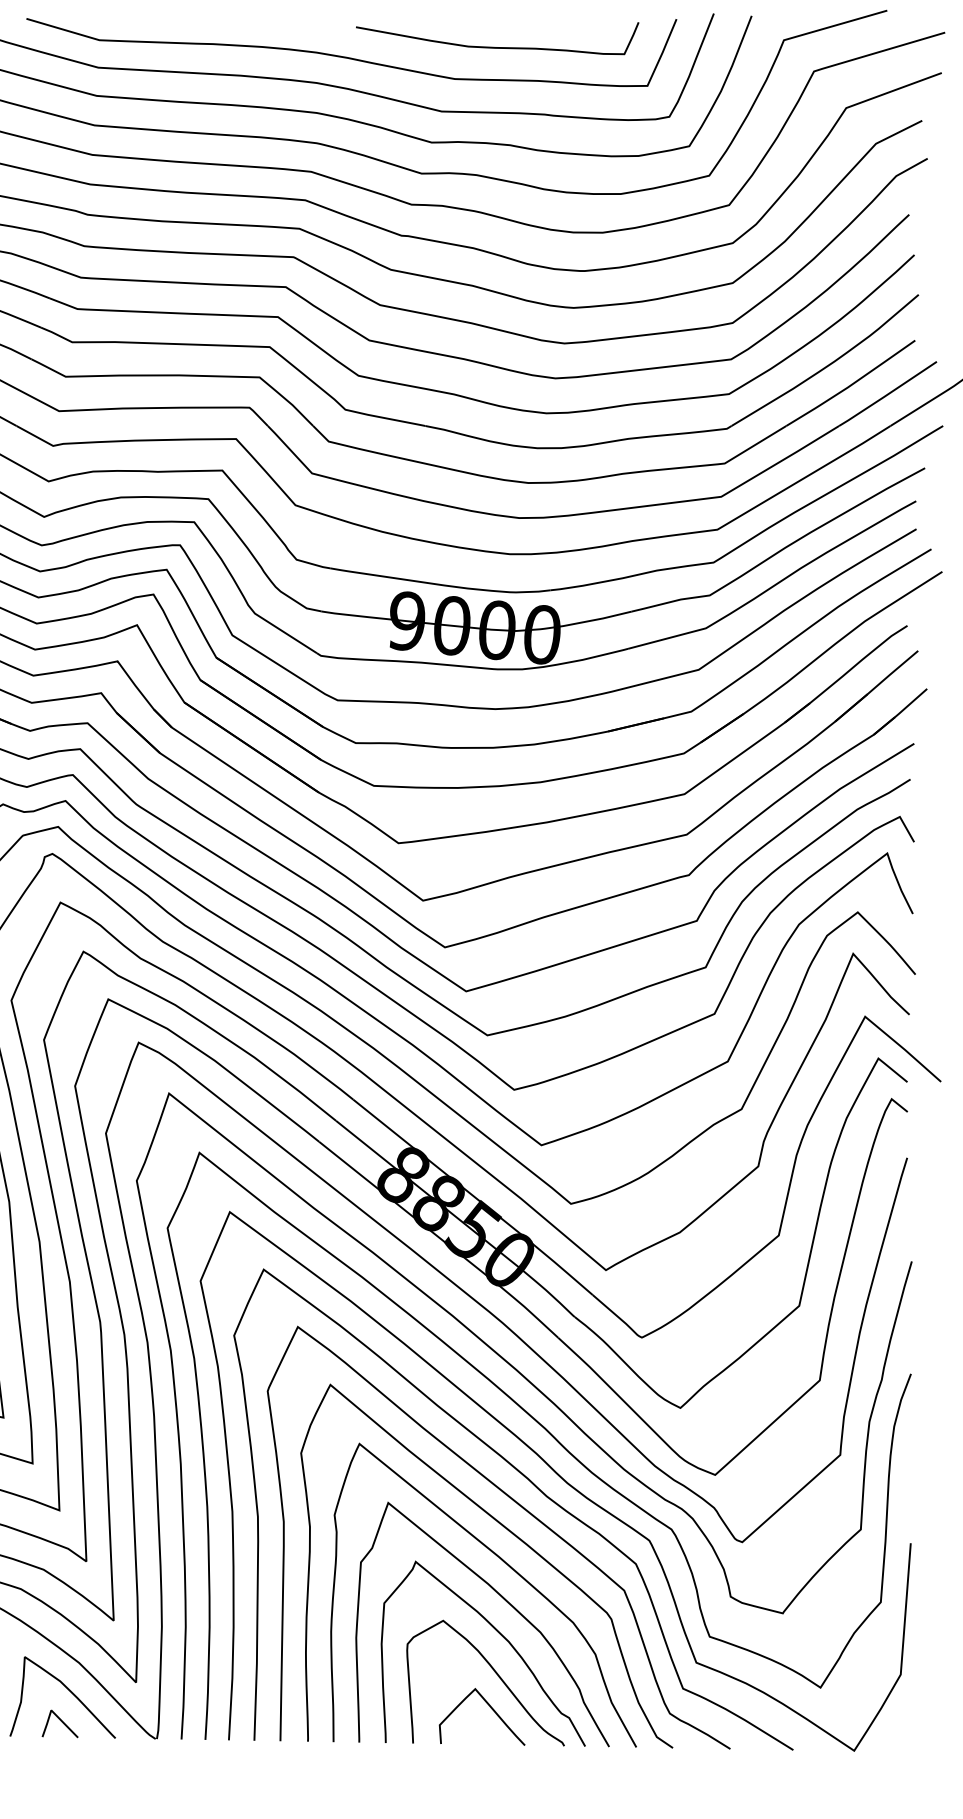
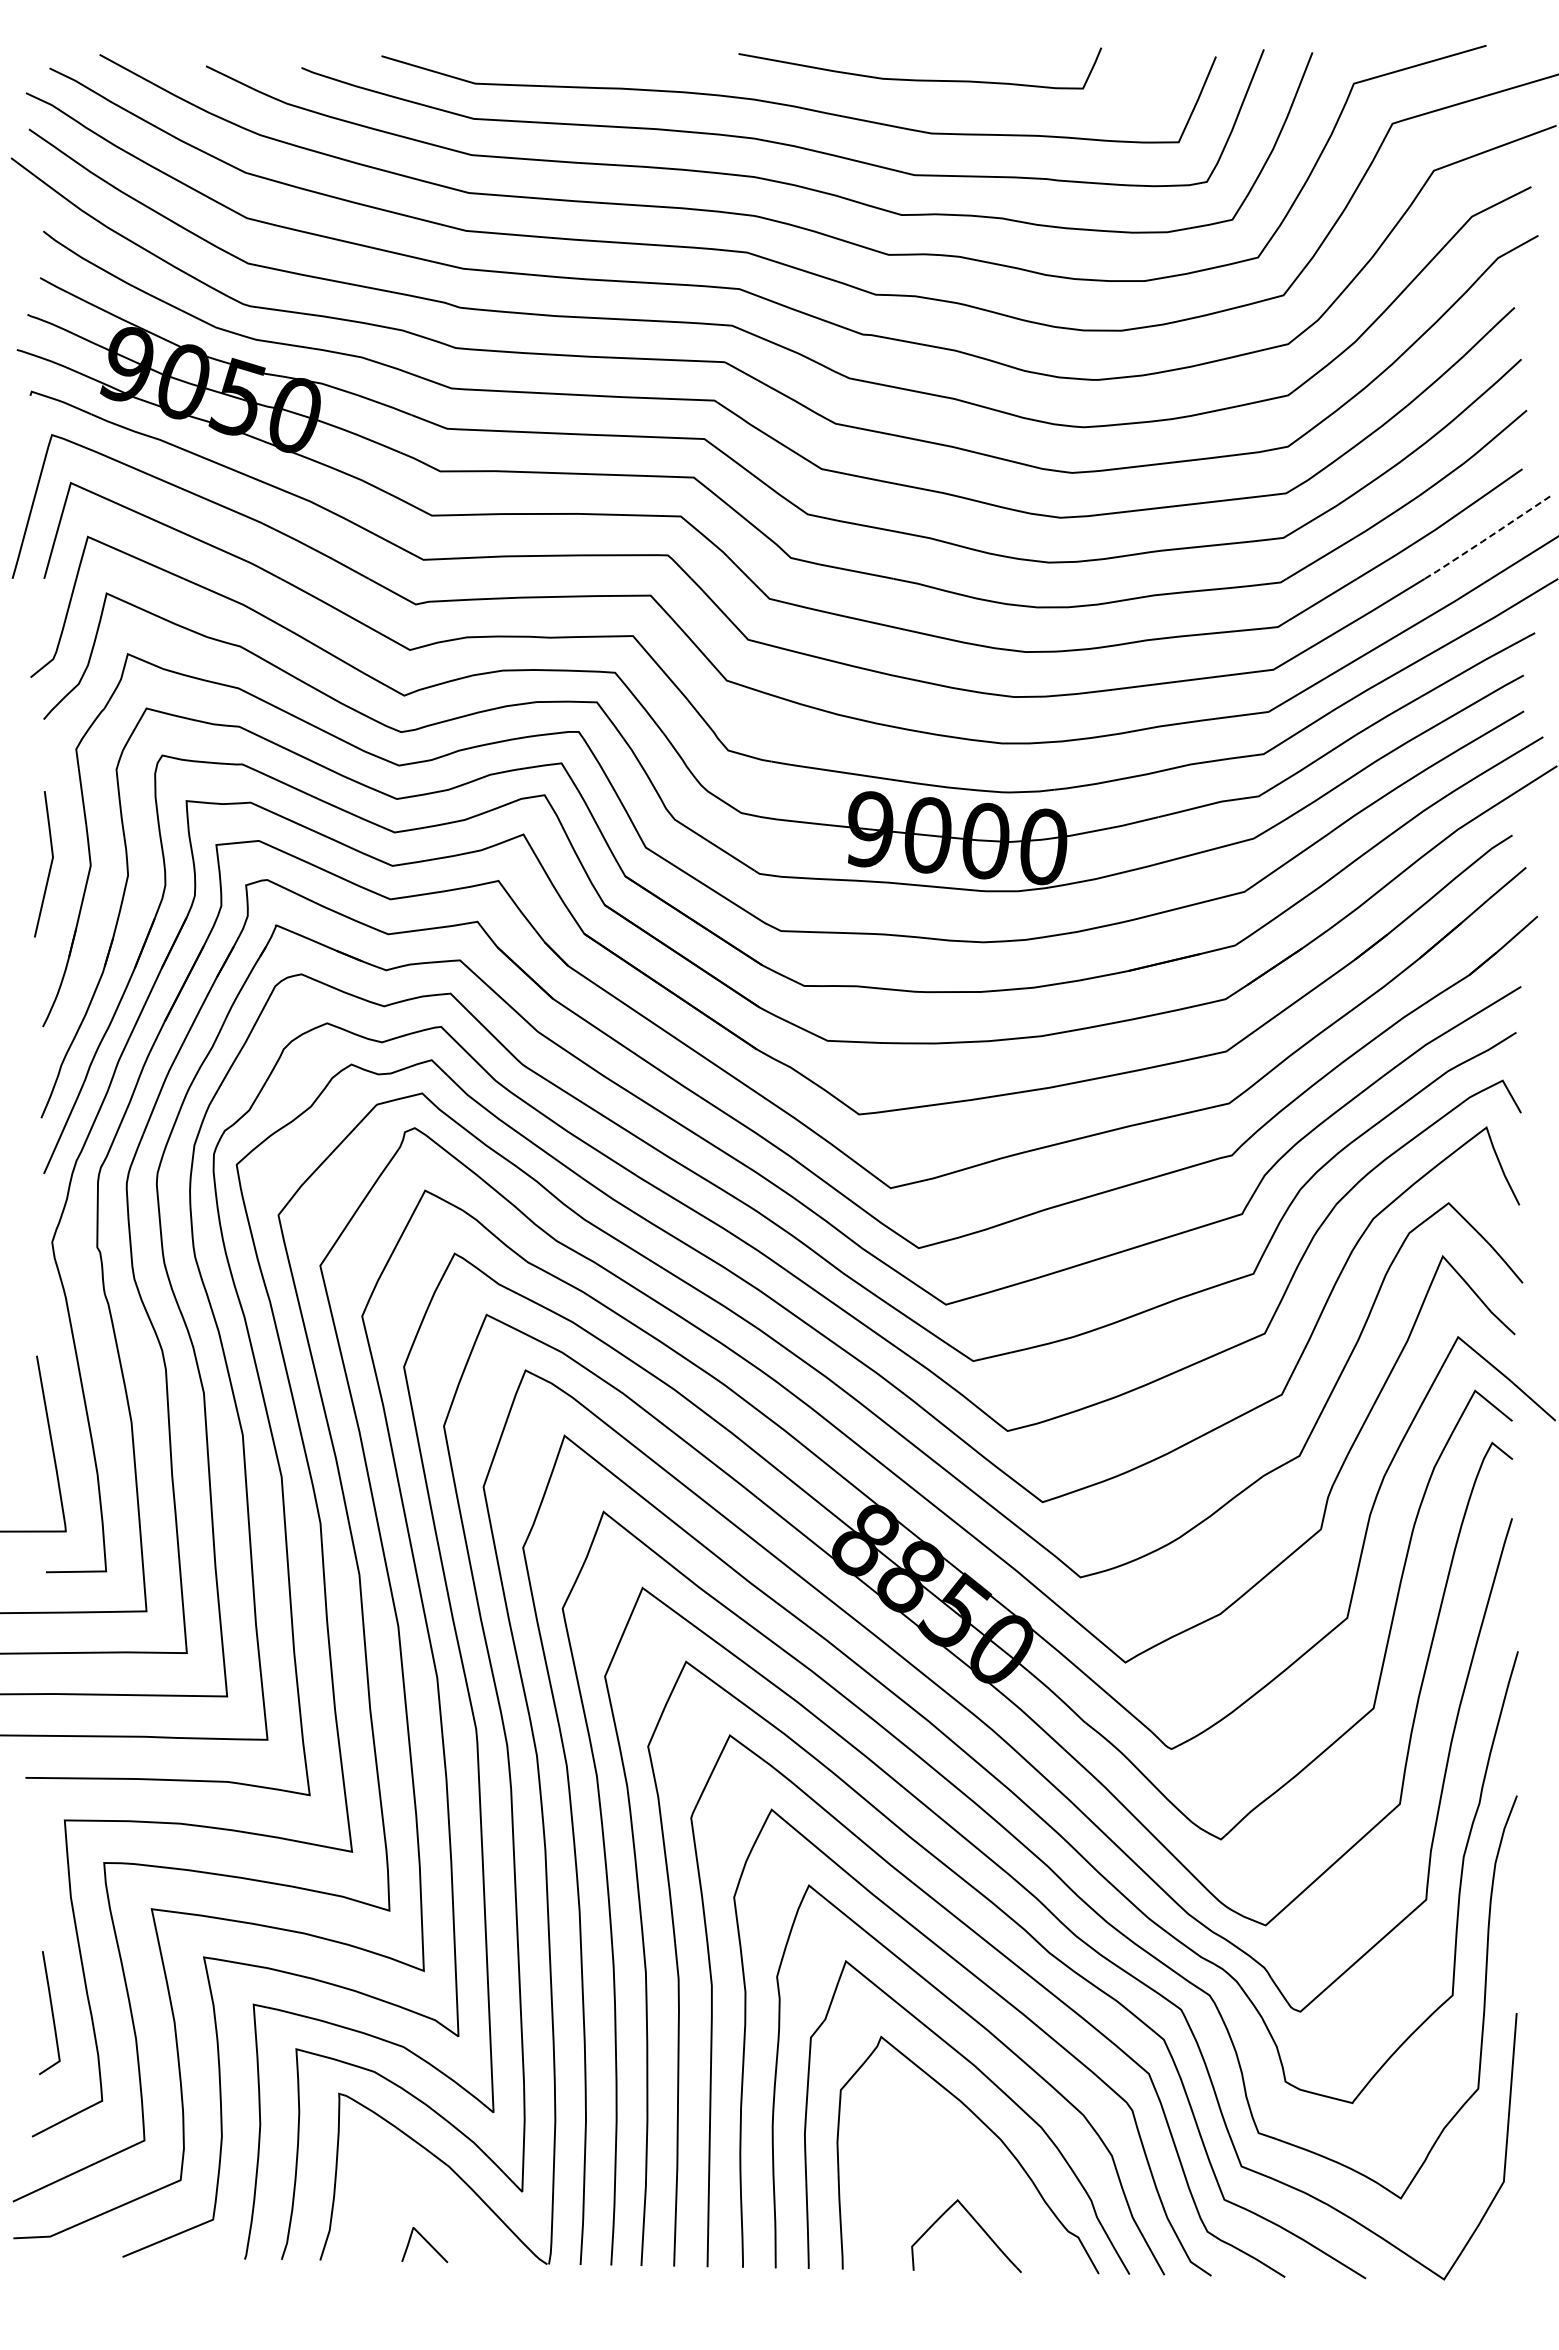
curve: (497, 47) -> (920, 79), moved
line: (887, 394) -> (1486, 538), solid -> dashed
curve: (496, 1675) -> (985, 2182), removed
curve: (66, 1689) -> (433, 2200), removed

